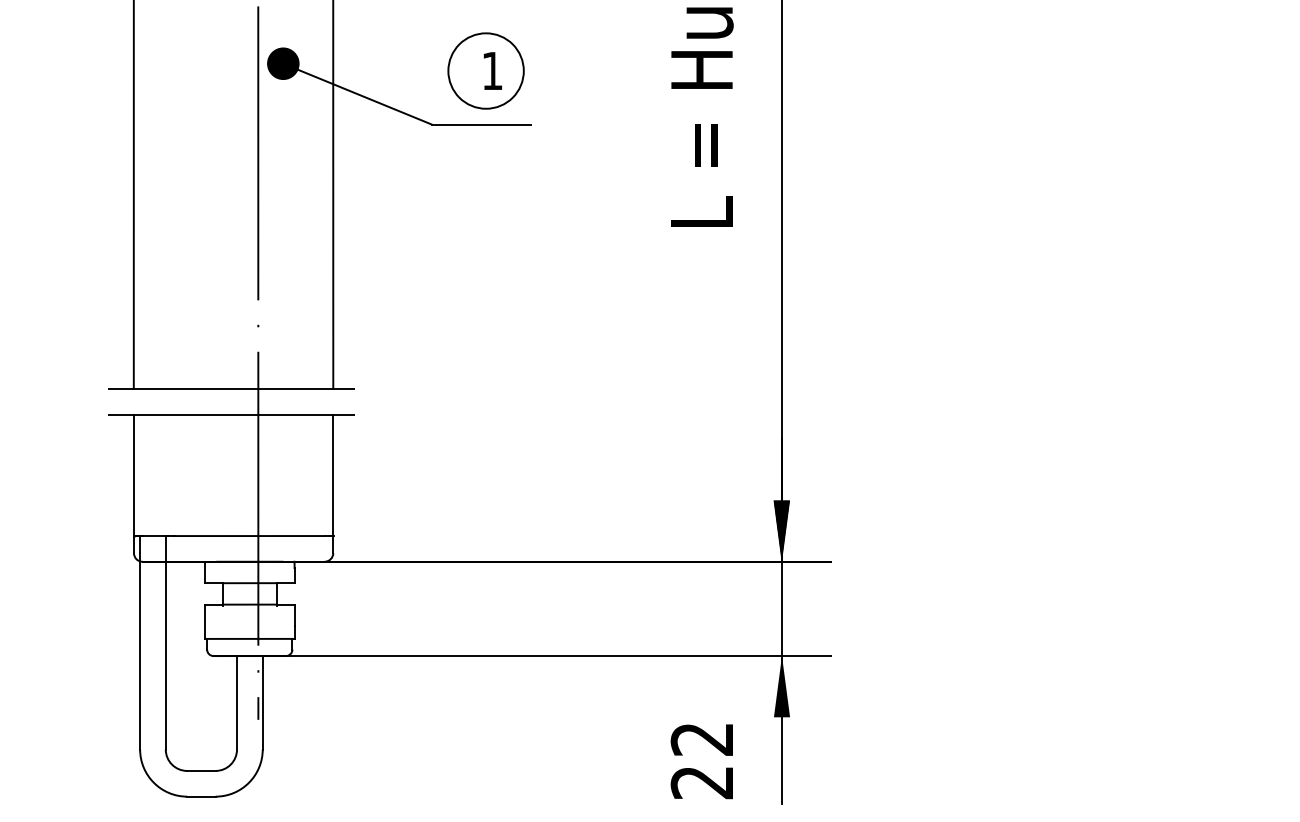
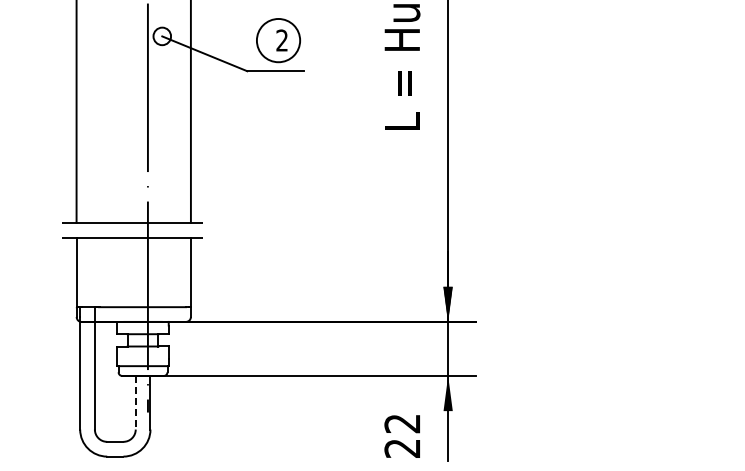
fill: (283, 63) -> (162, 36), removed
text: (491, 70) -> (281, 40), 1 -> 2
line: (236, 702) -> (135, 402), solid -> dashed

